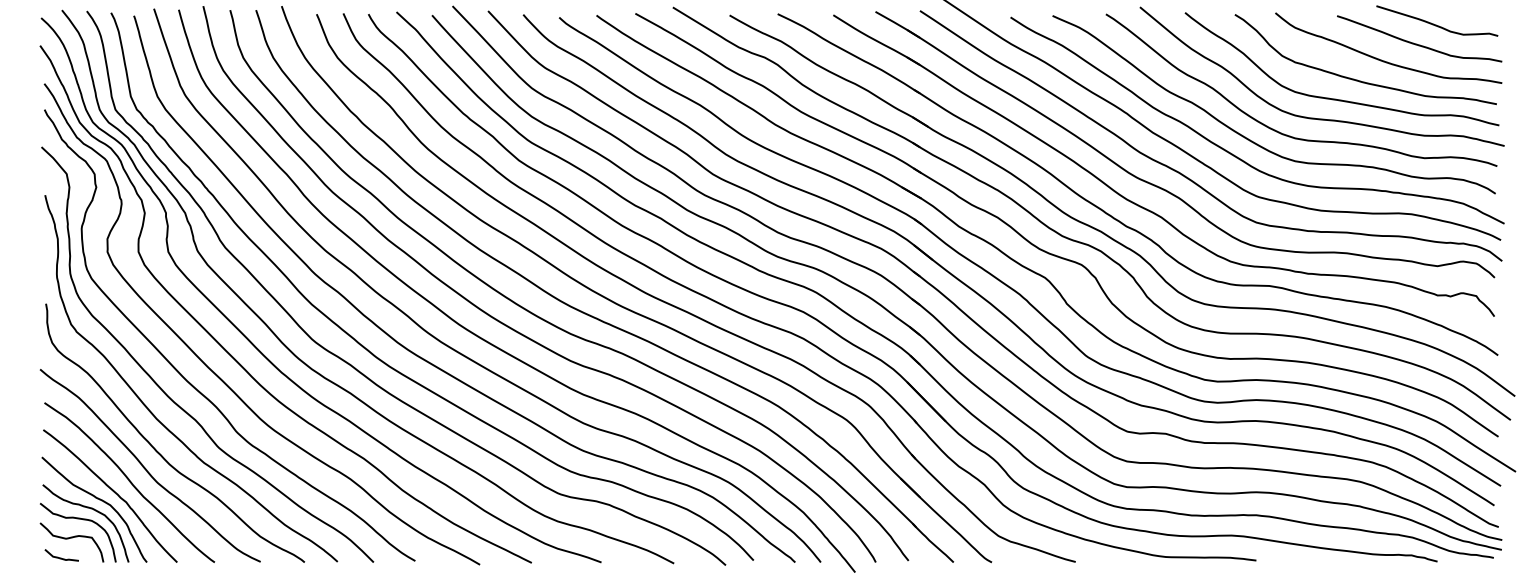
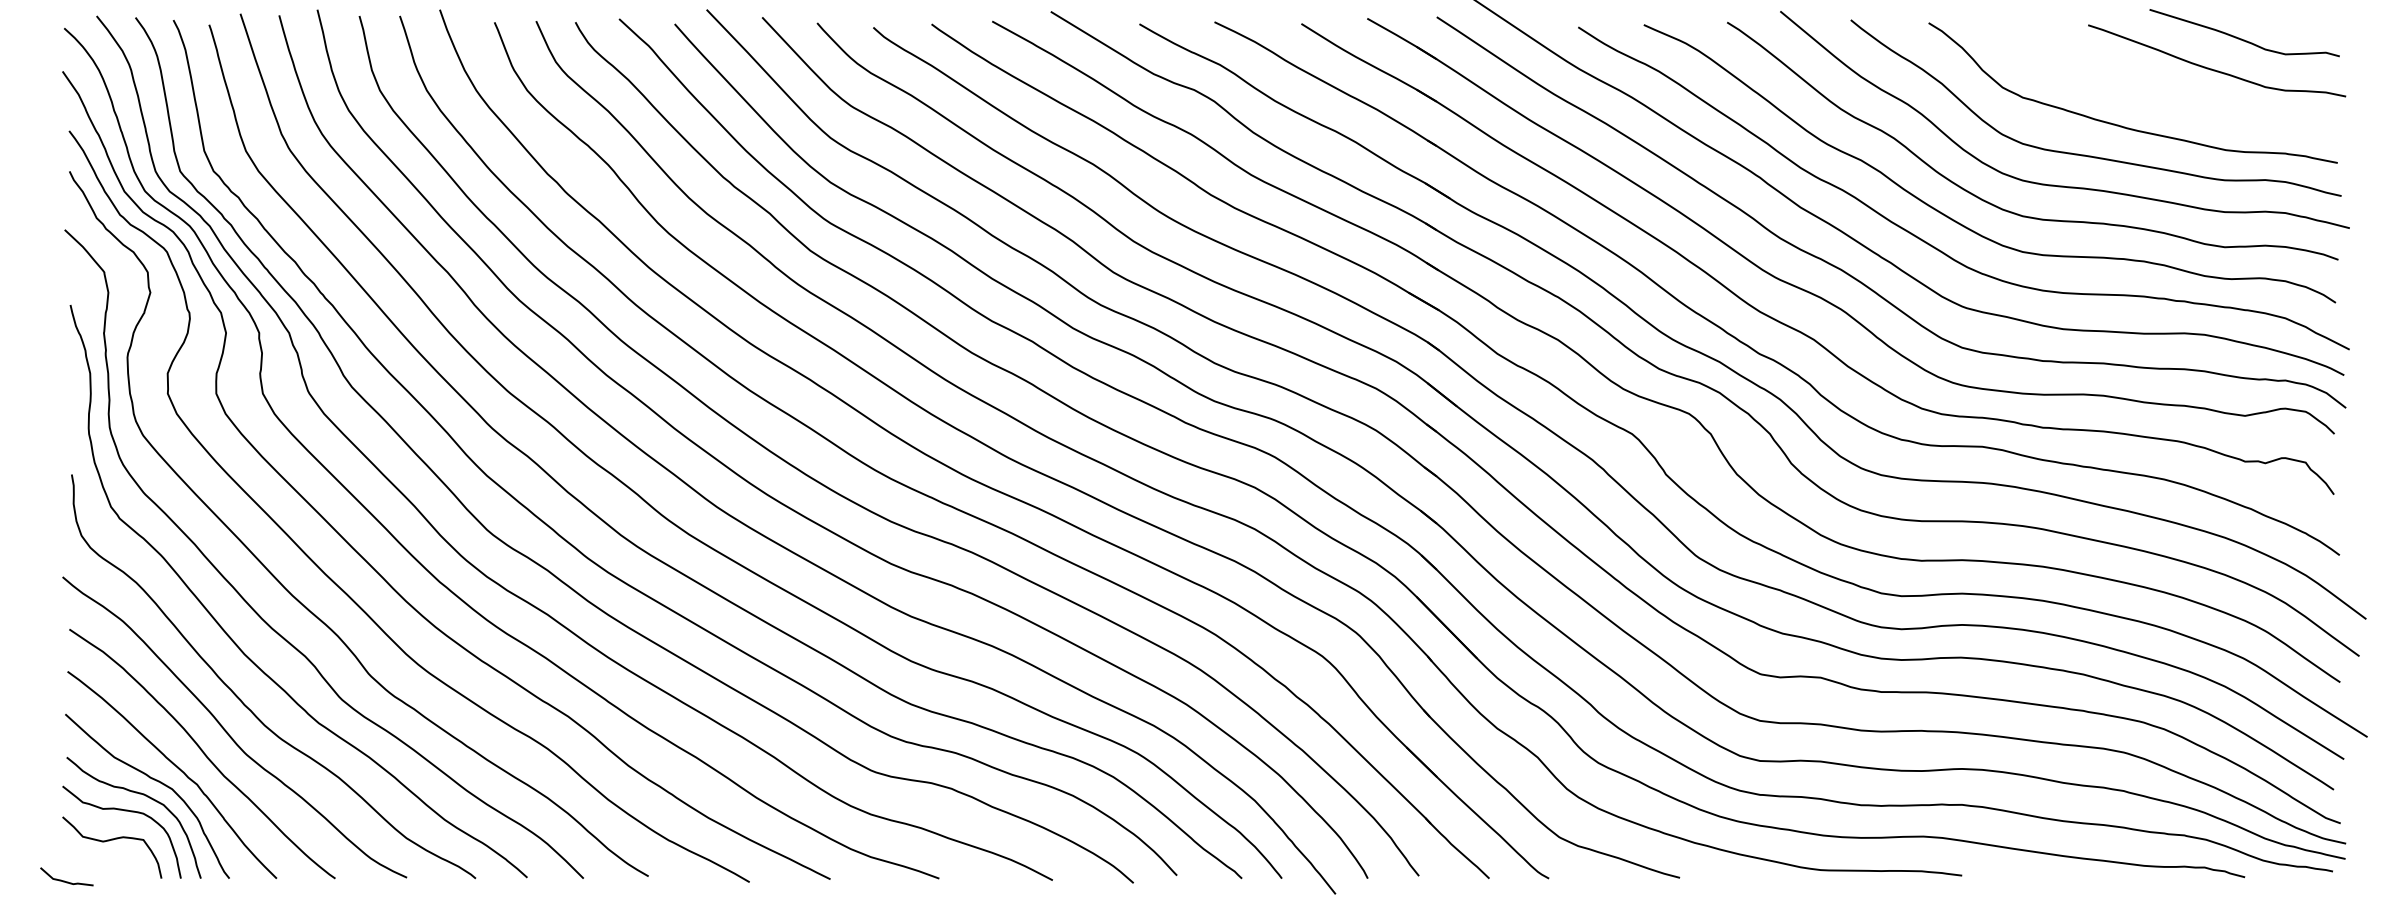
curve: (1384, 60) -> (2162, 94), removed
curve: (61, 557) -> (66, 880), moved

